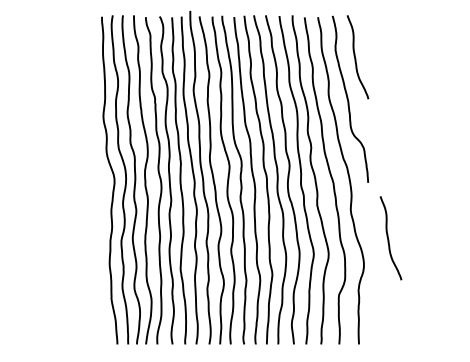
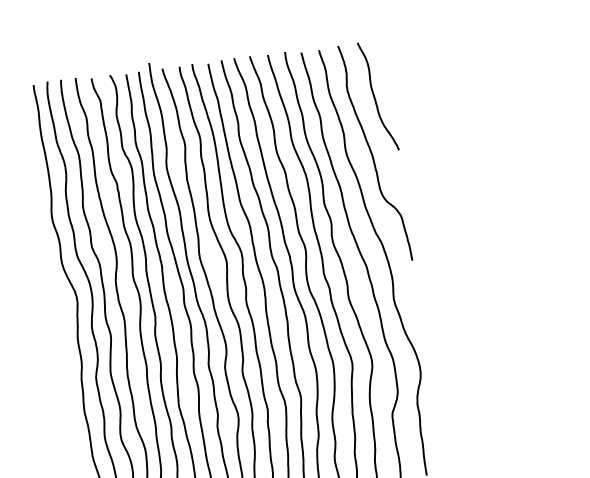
curve: (389, 239) -> (449, 331), removed

